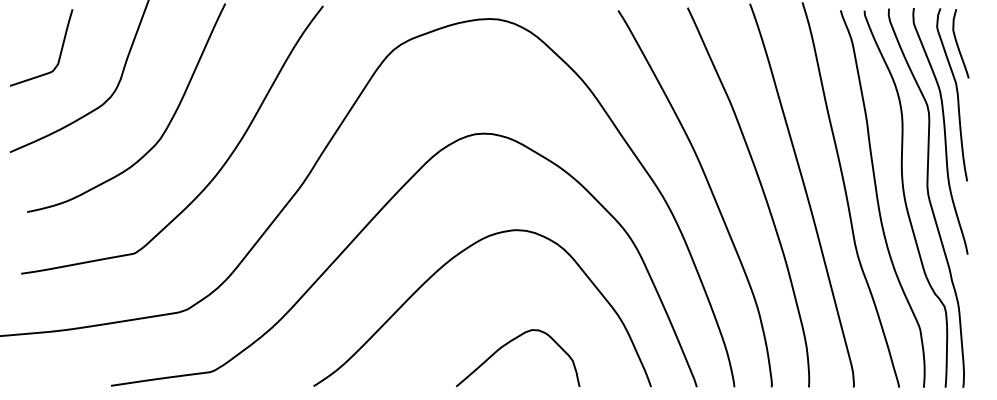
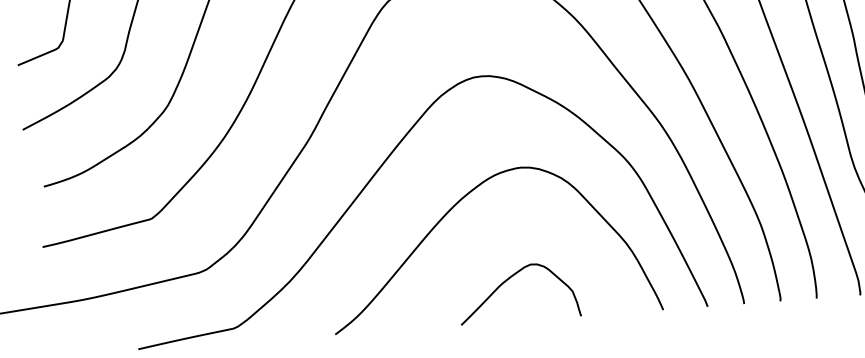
curve: (509, 343) -> (509, 279), moved

